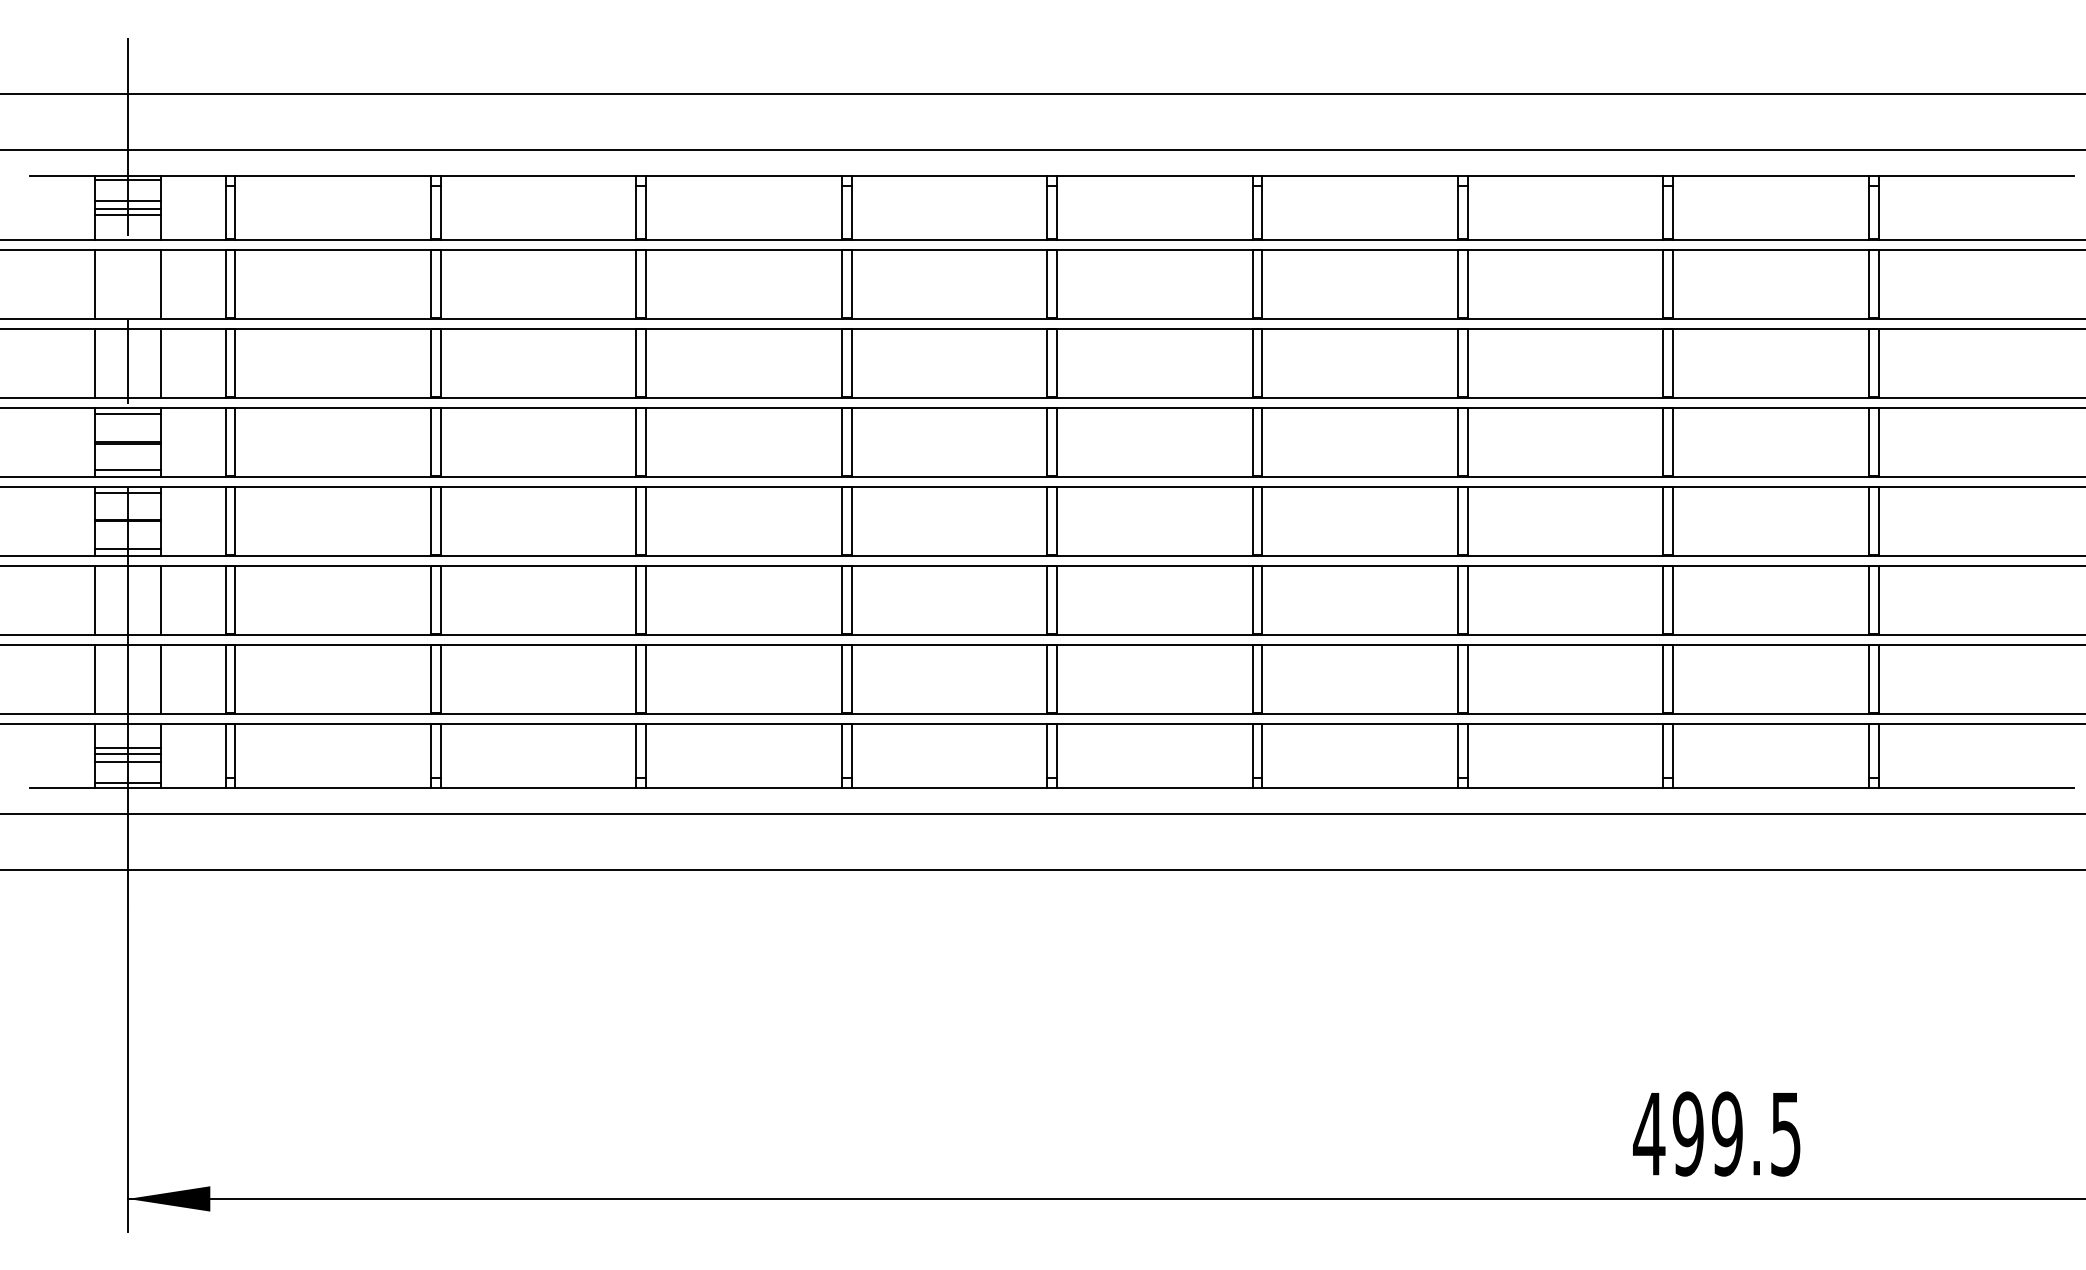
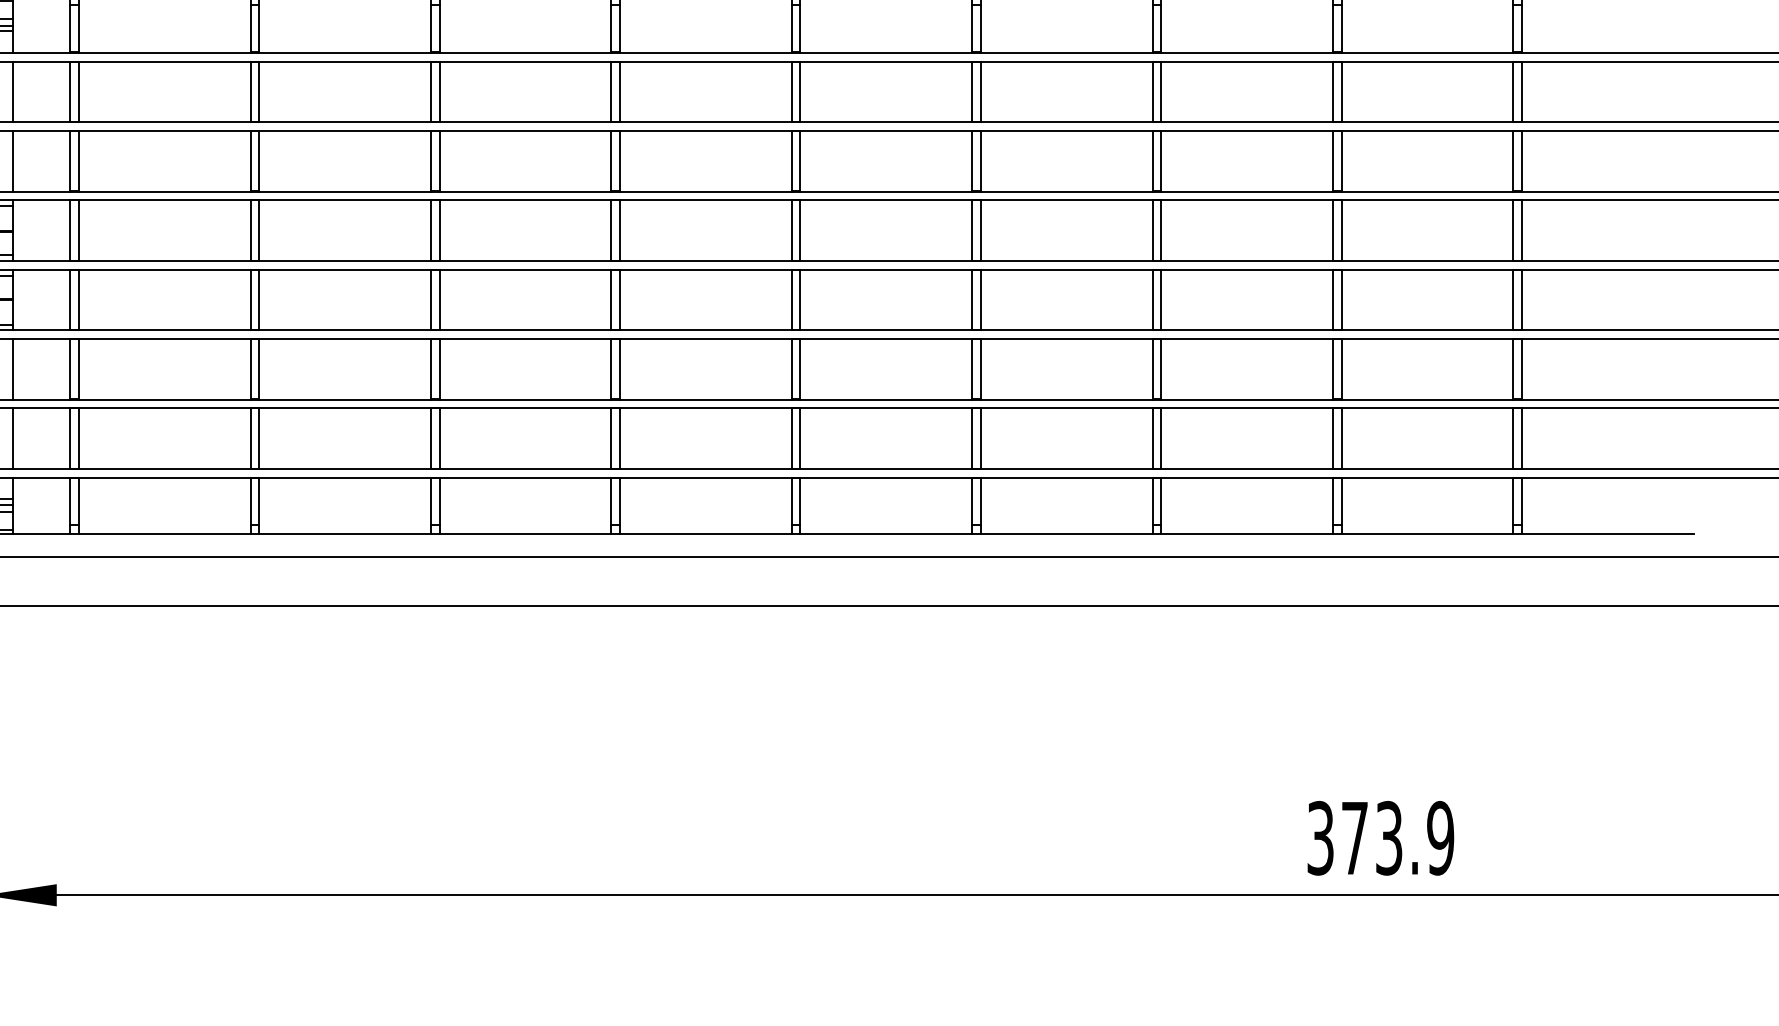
text: (1717, 1133) -> (1380, 837), 499.5 -> 373.9

